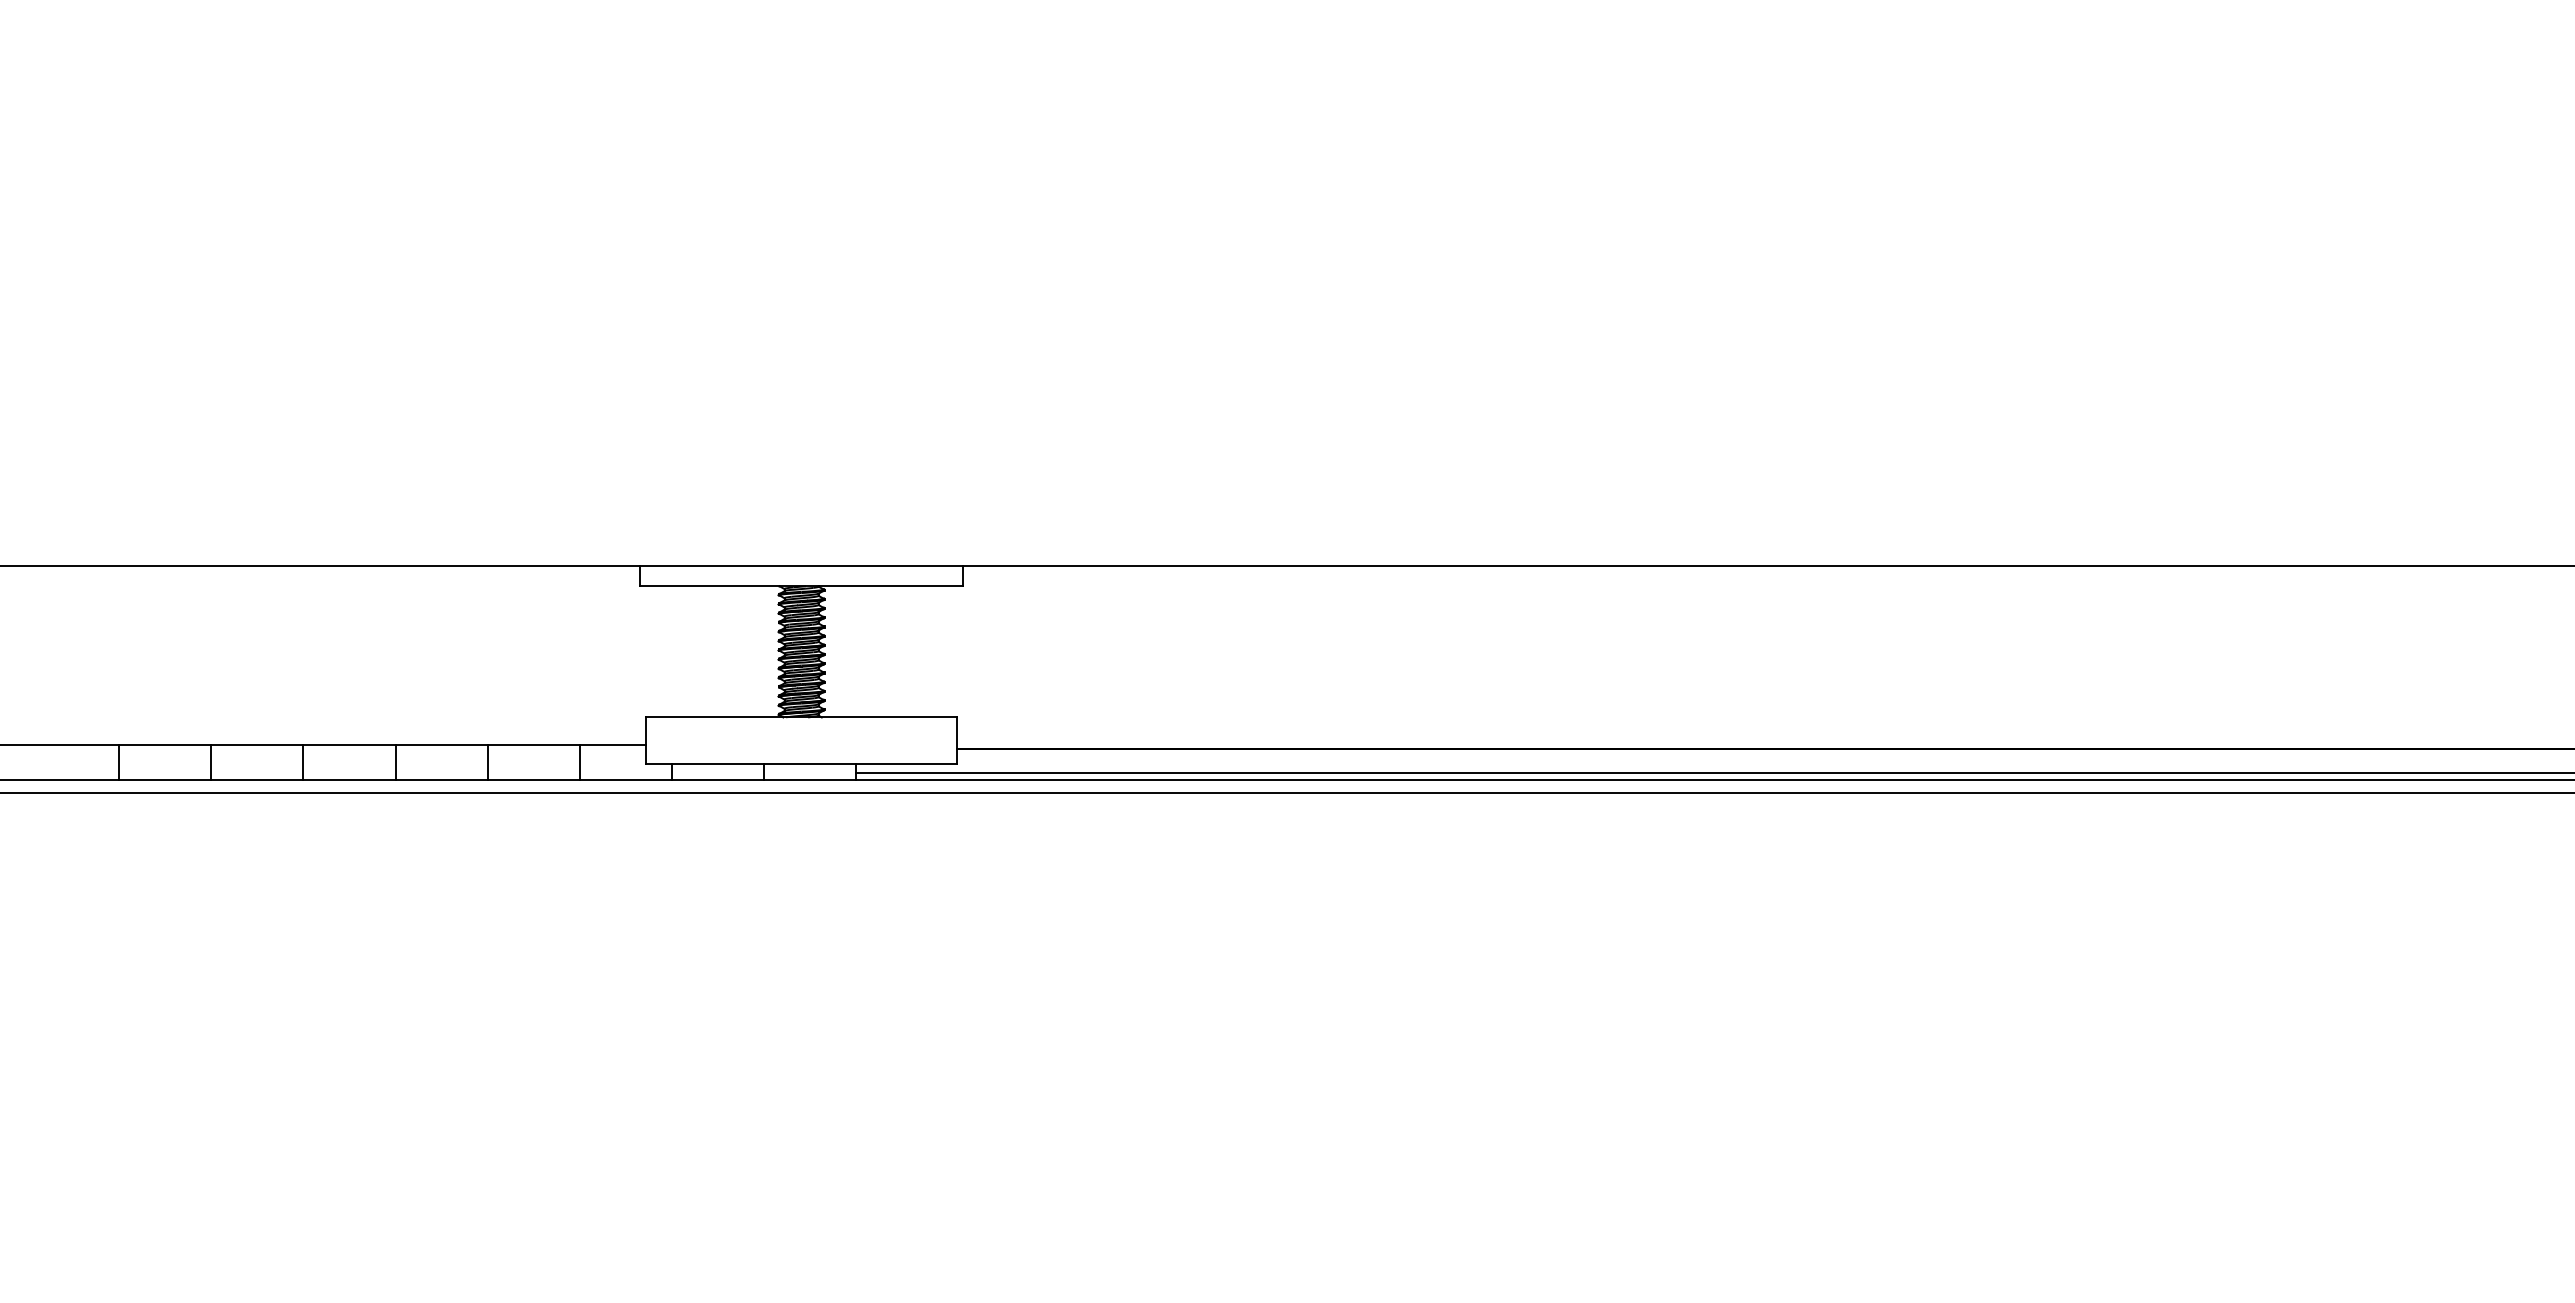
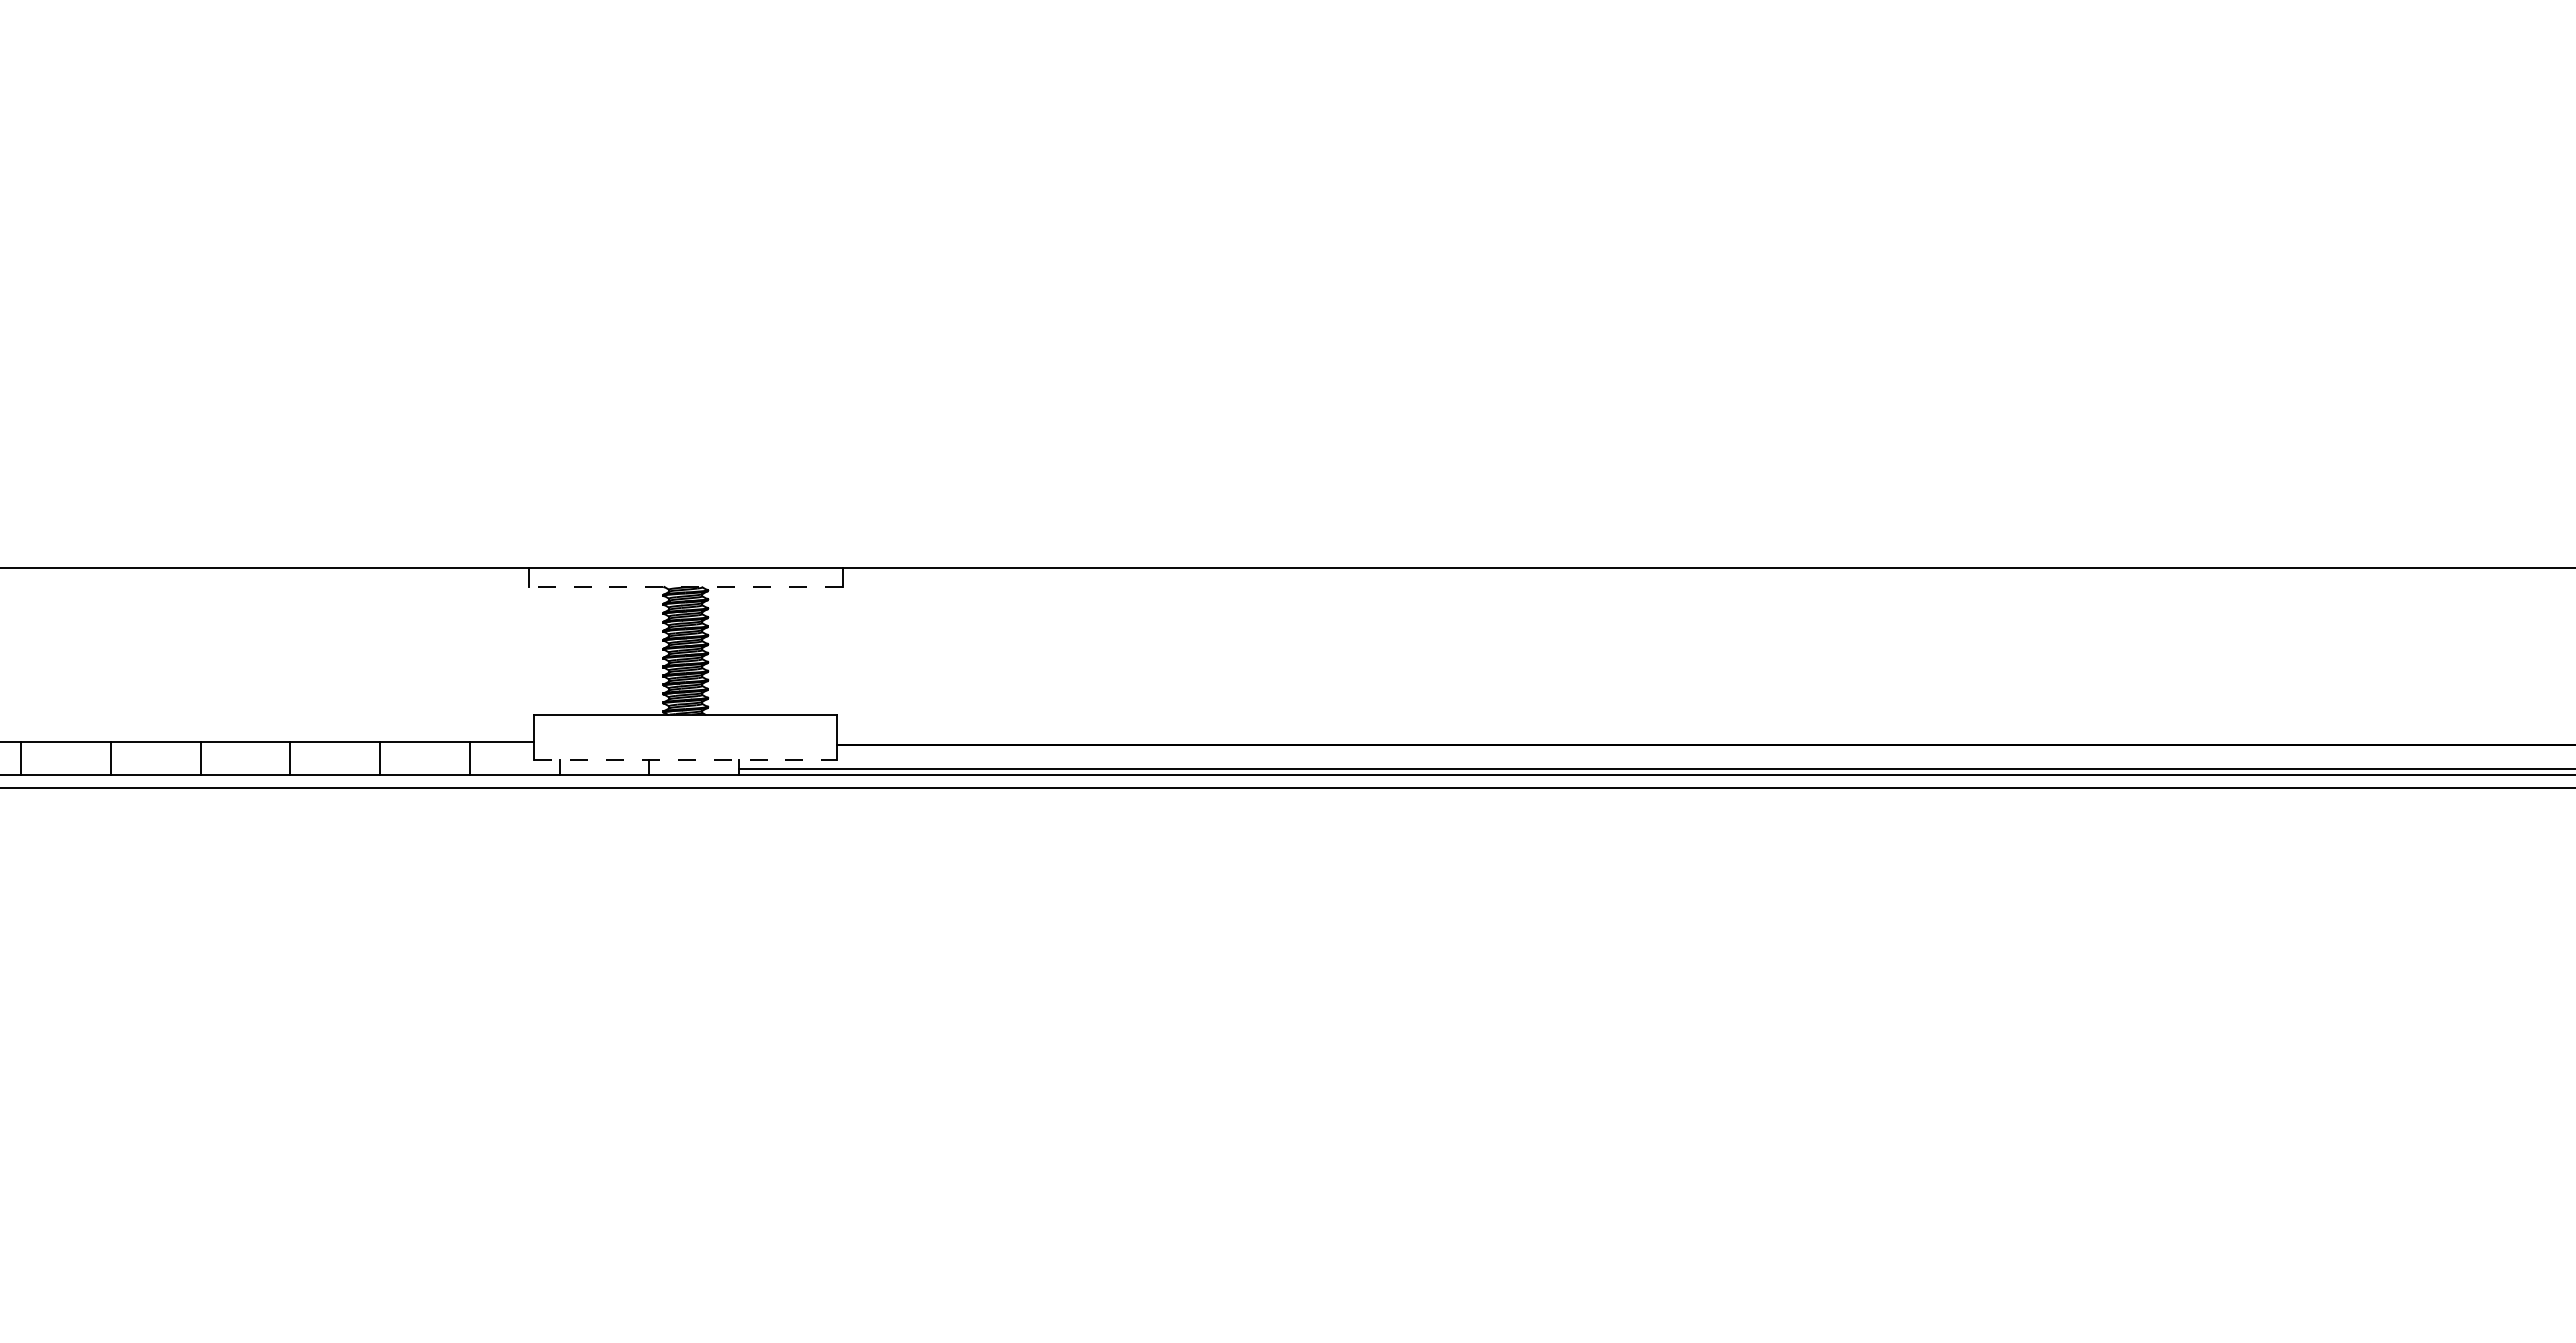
line: (801, 585) -> (685, 586), solid -> dashed
line: (802, 763) -> (686, 759), solid -> dashed

